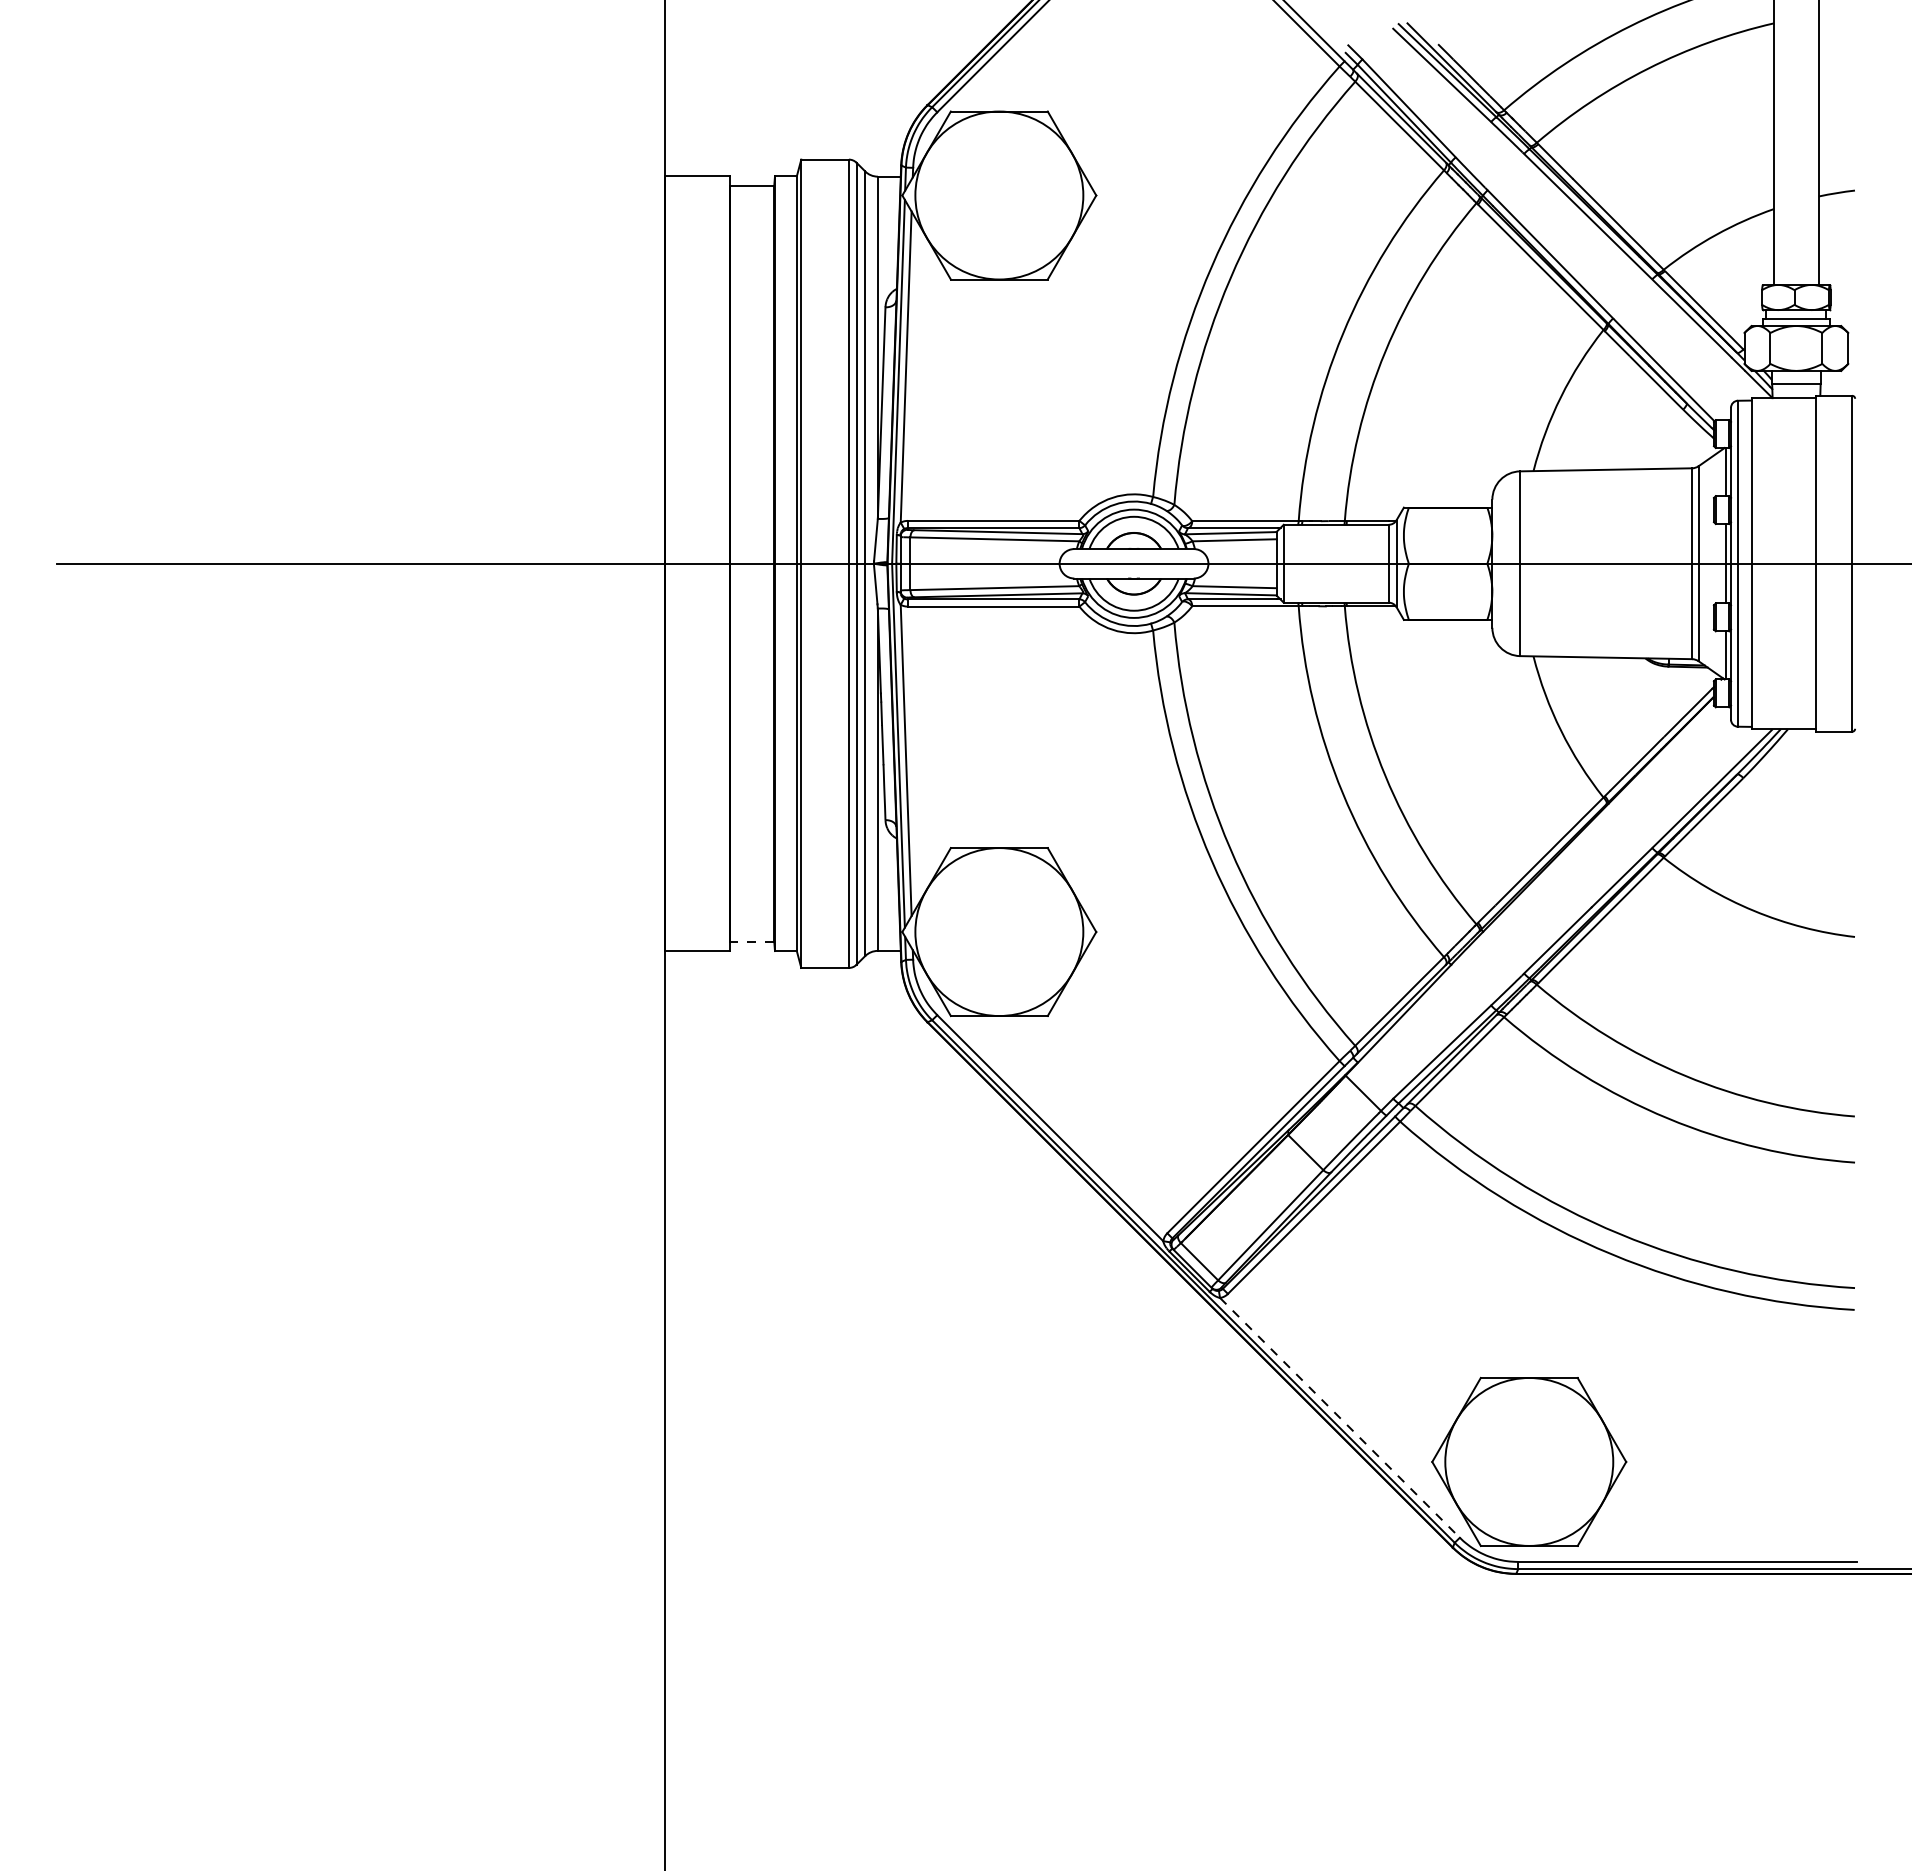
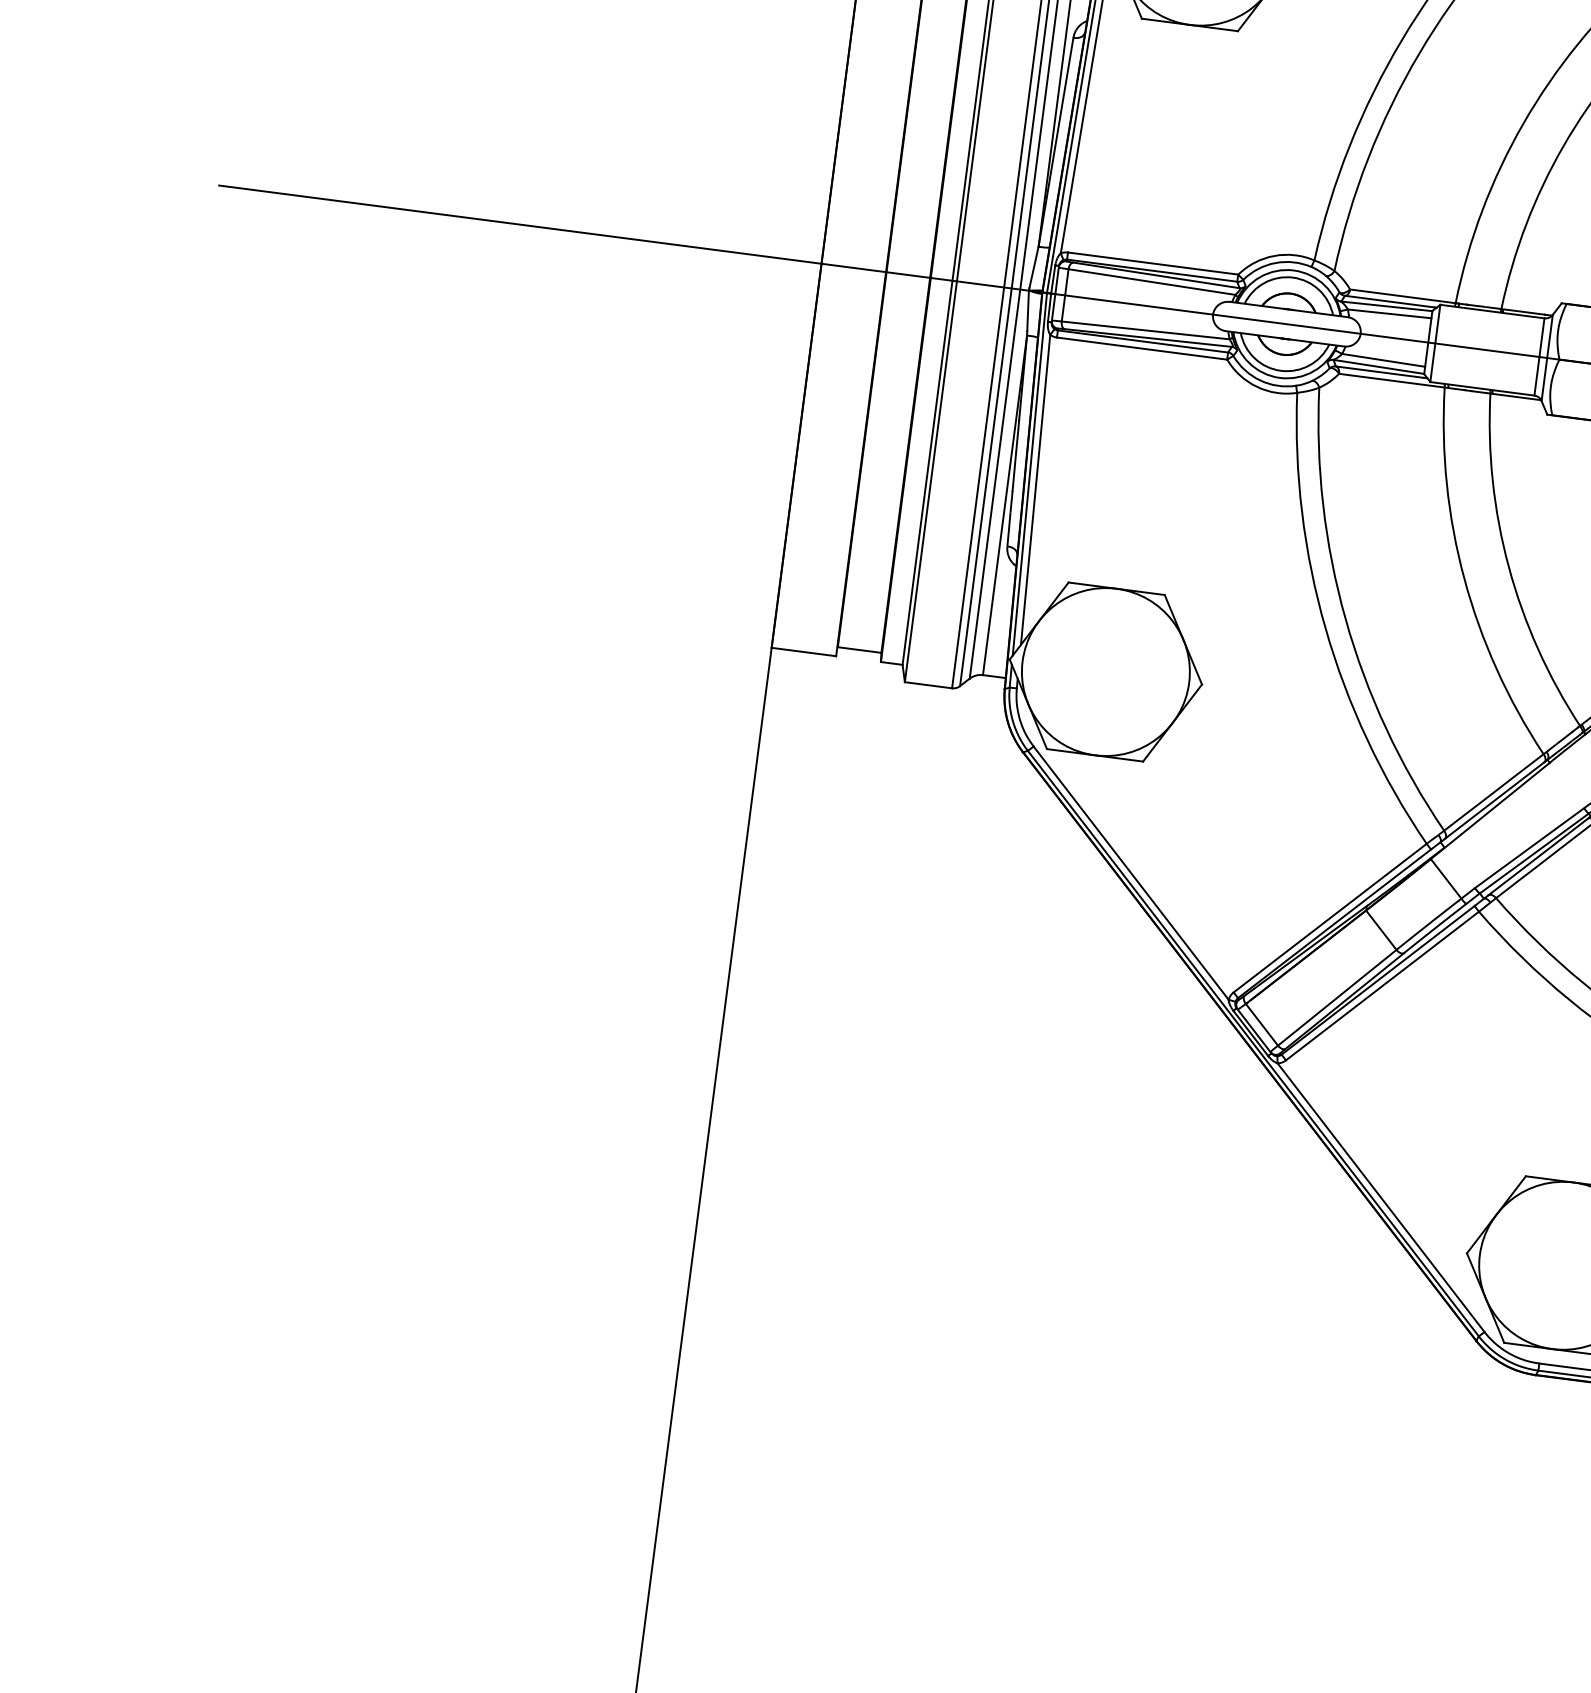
line: (752, 941) -> (859, 649), dashed -> solid
line: (1339, 1417) -> (1380, 1197), dashed -> solid

